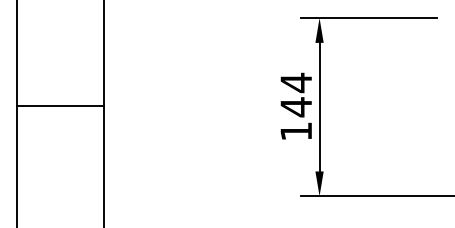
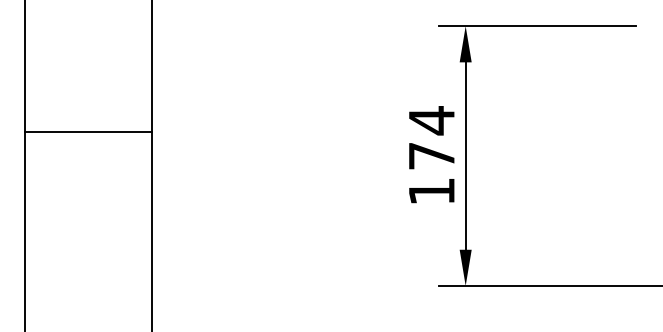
line: (60, 105) -> (88, 131), moved
text: (295, 107) -> (430, 156), 144 -> 174

